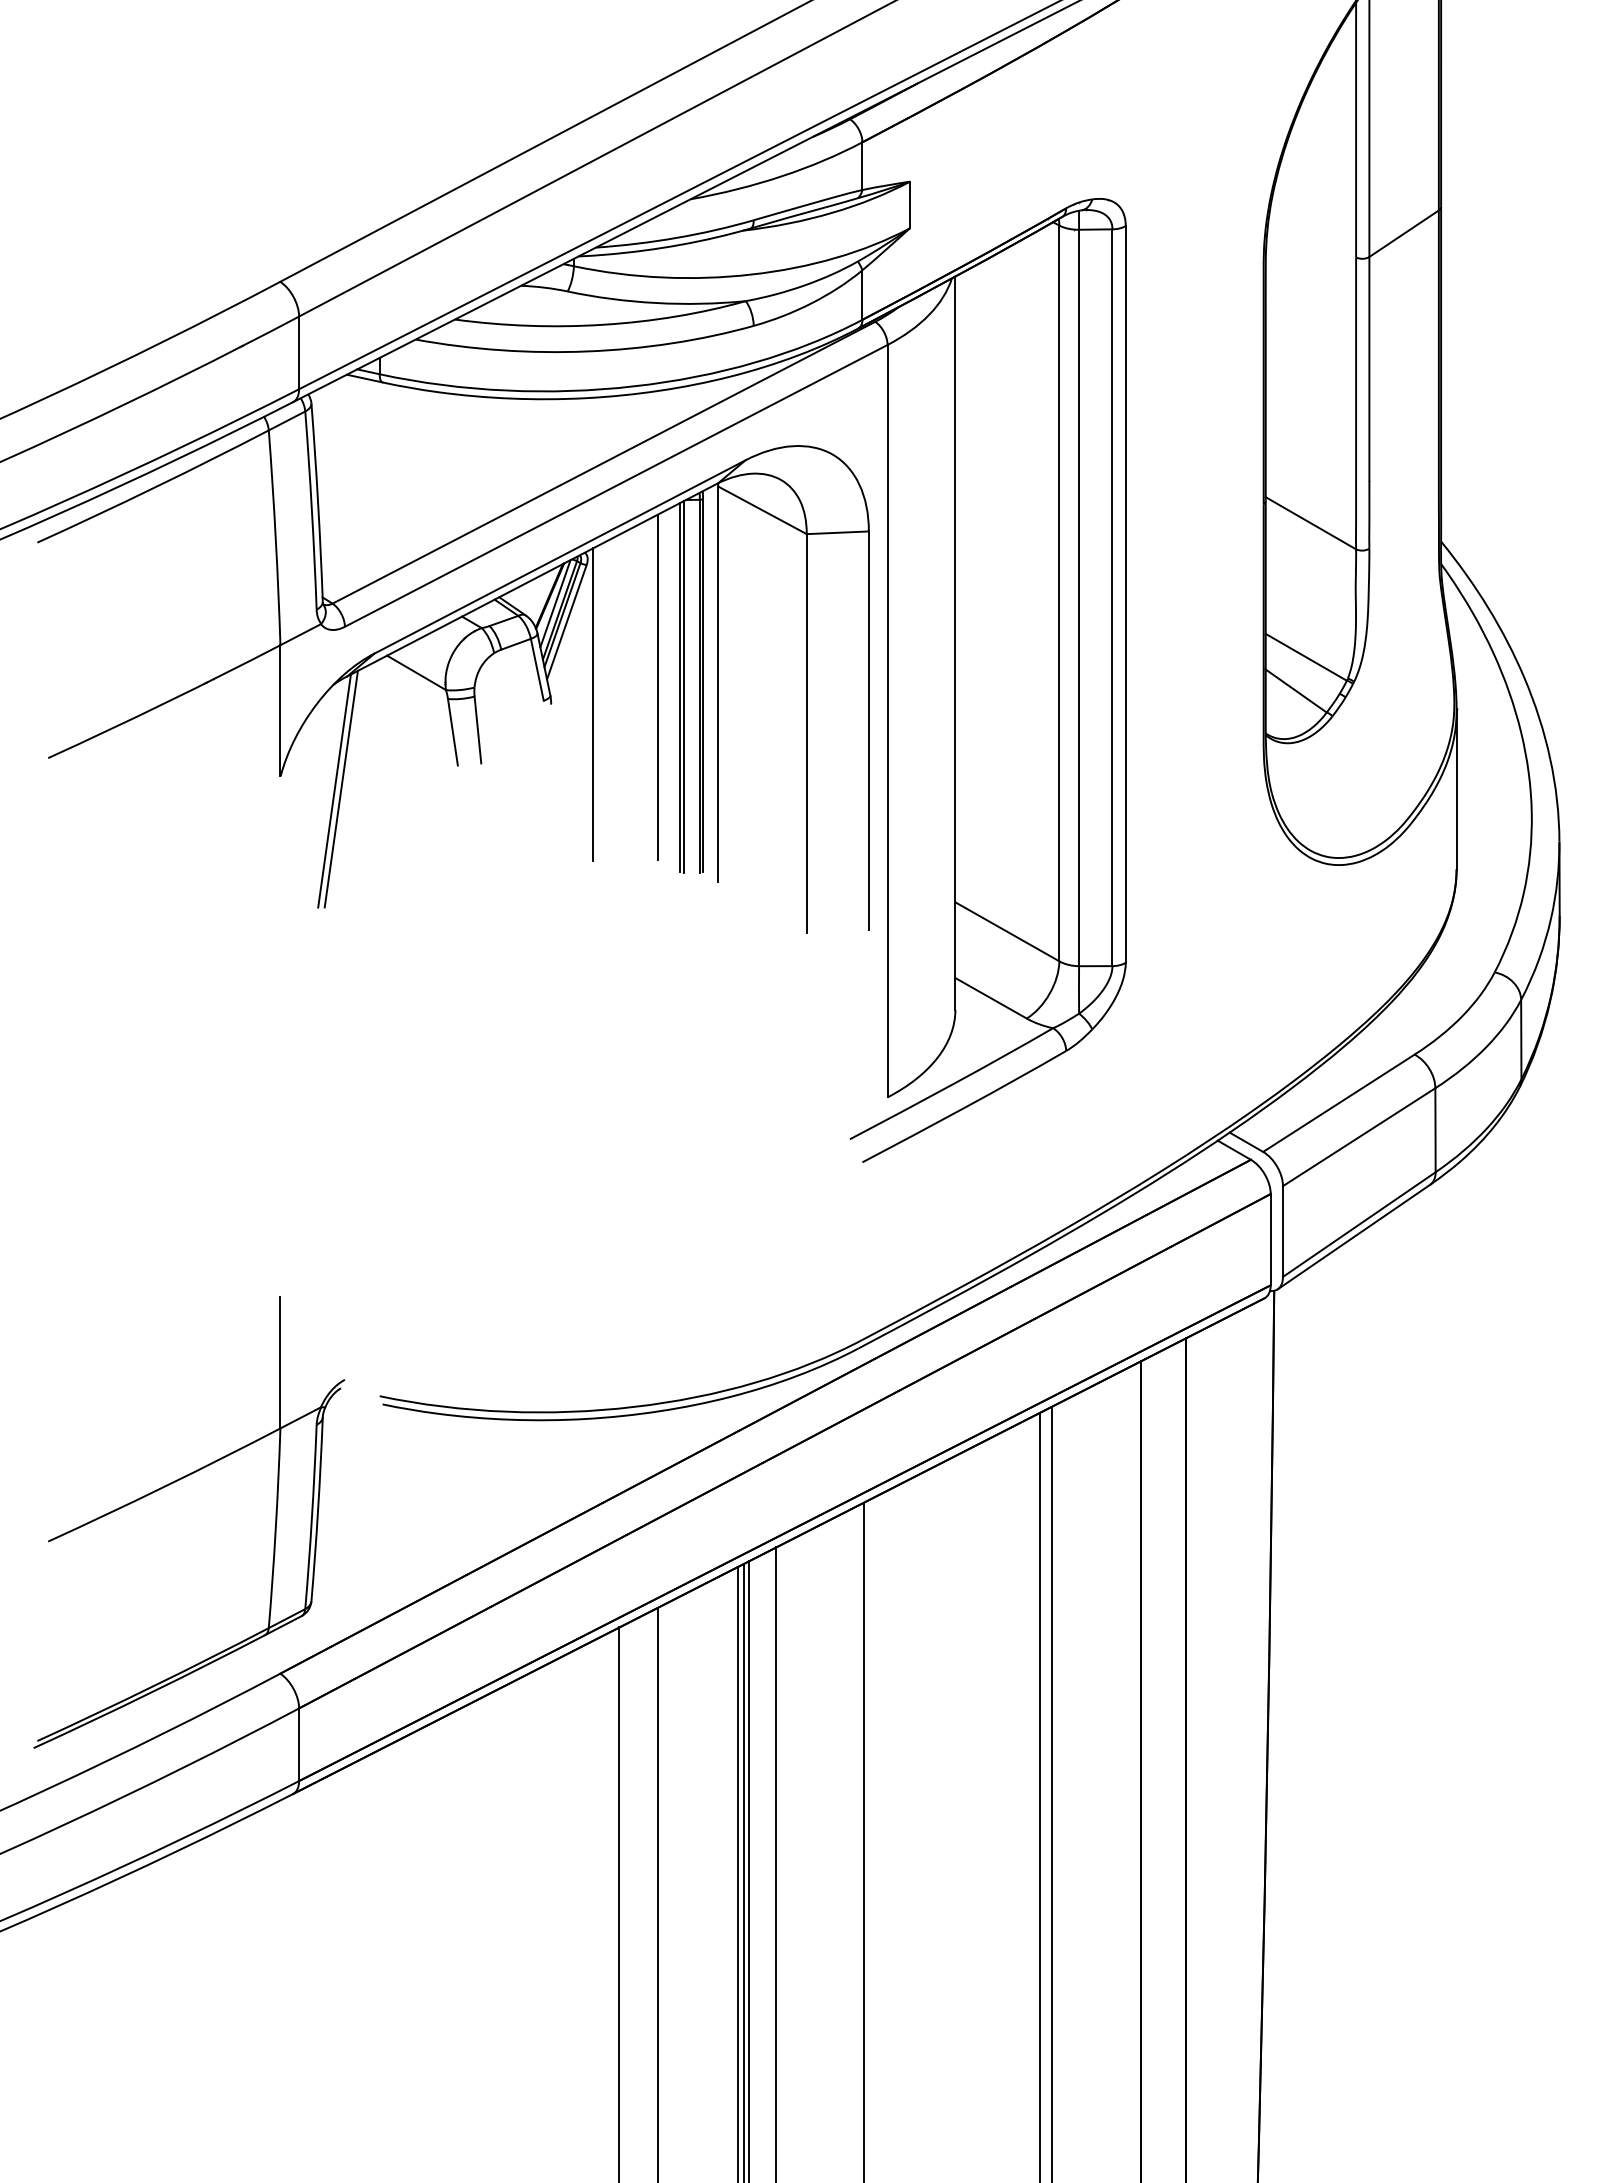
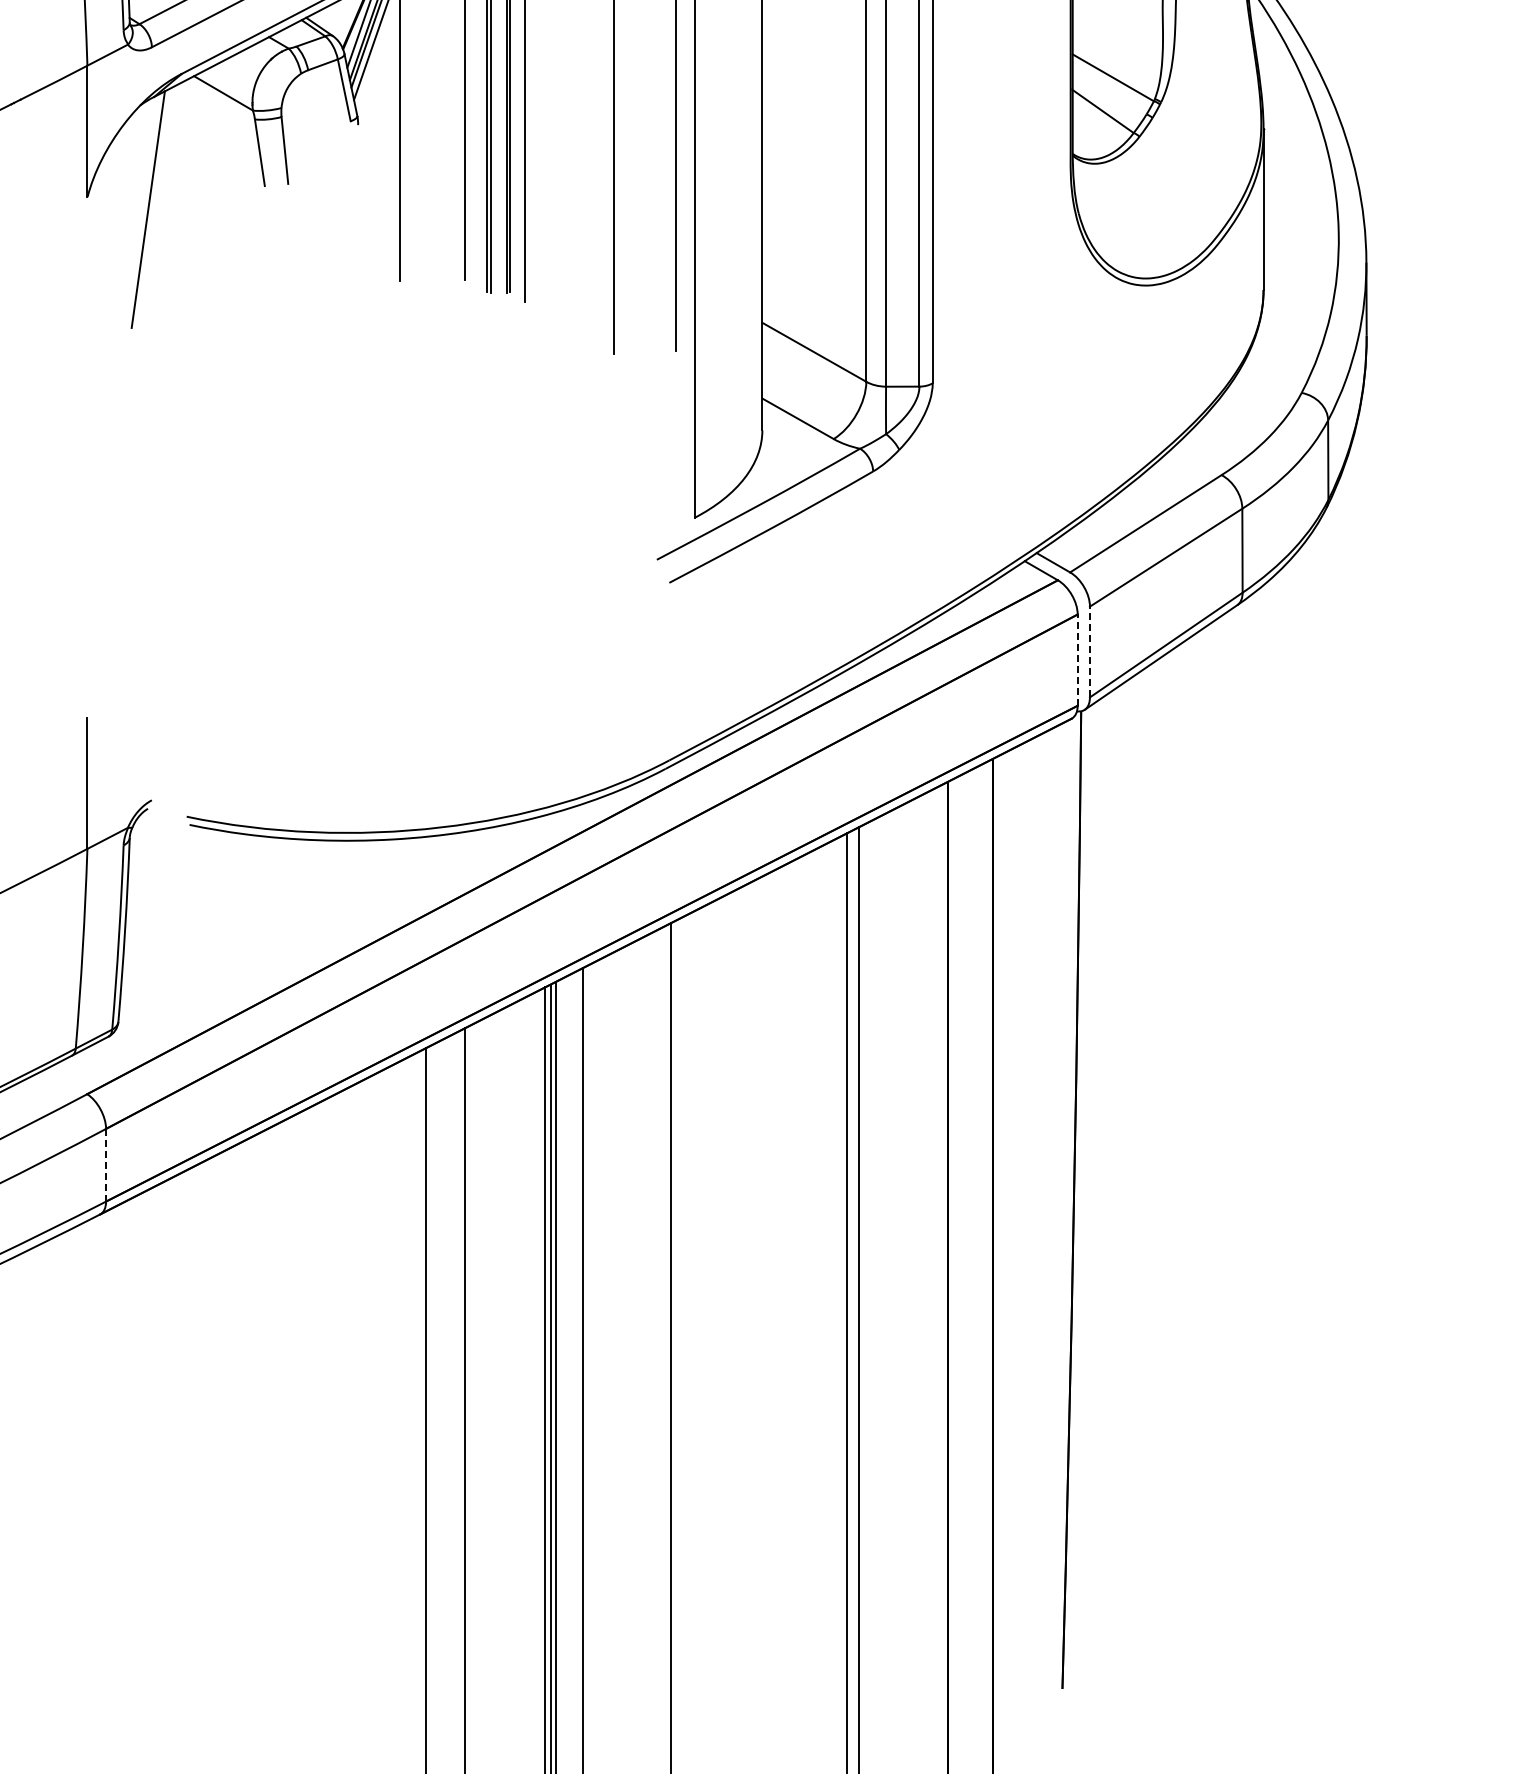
line: (334, 790) -> (141, 211), removed
line: (1282, 1231) -> (1089, 652), solid -> dashed
line: (1270, 1239) -> (1077, 660), solid -> dashed
line: (299, 1745) -> (106, 1166), solid -> dashed

